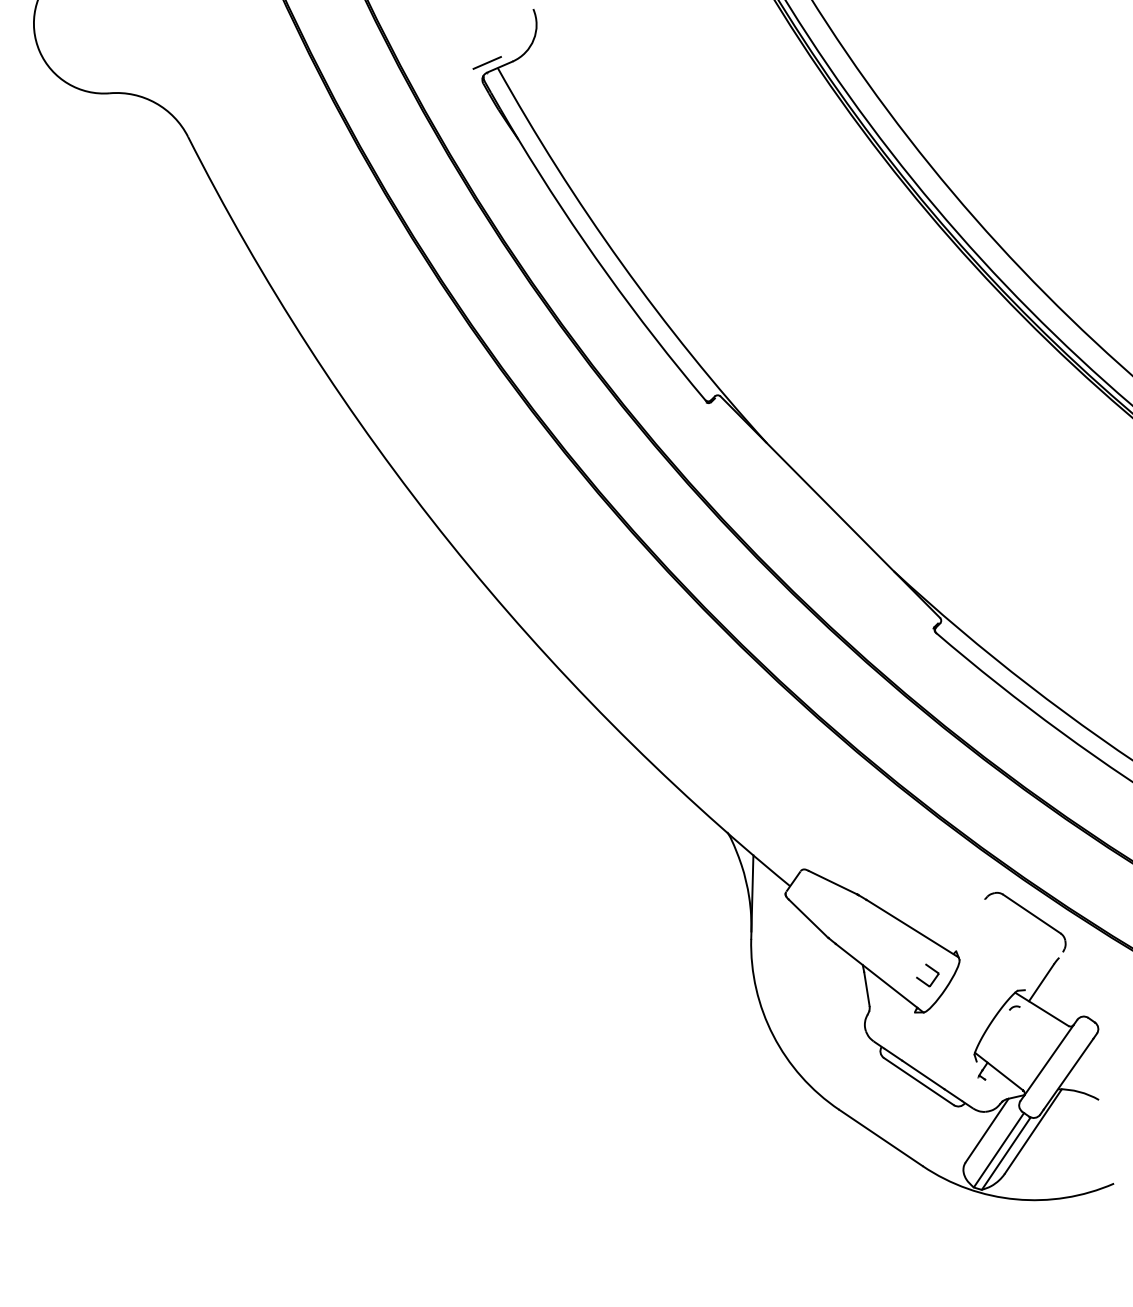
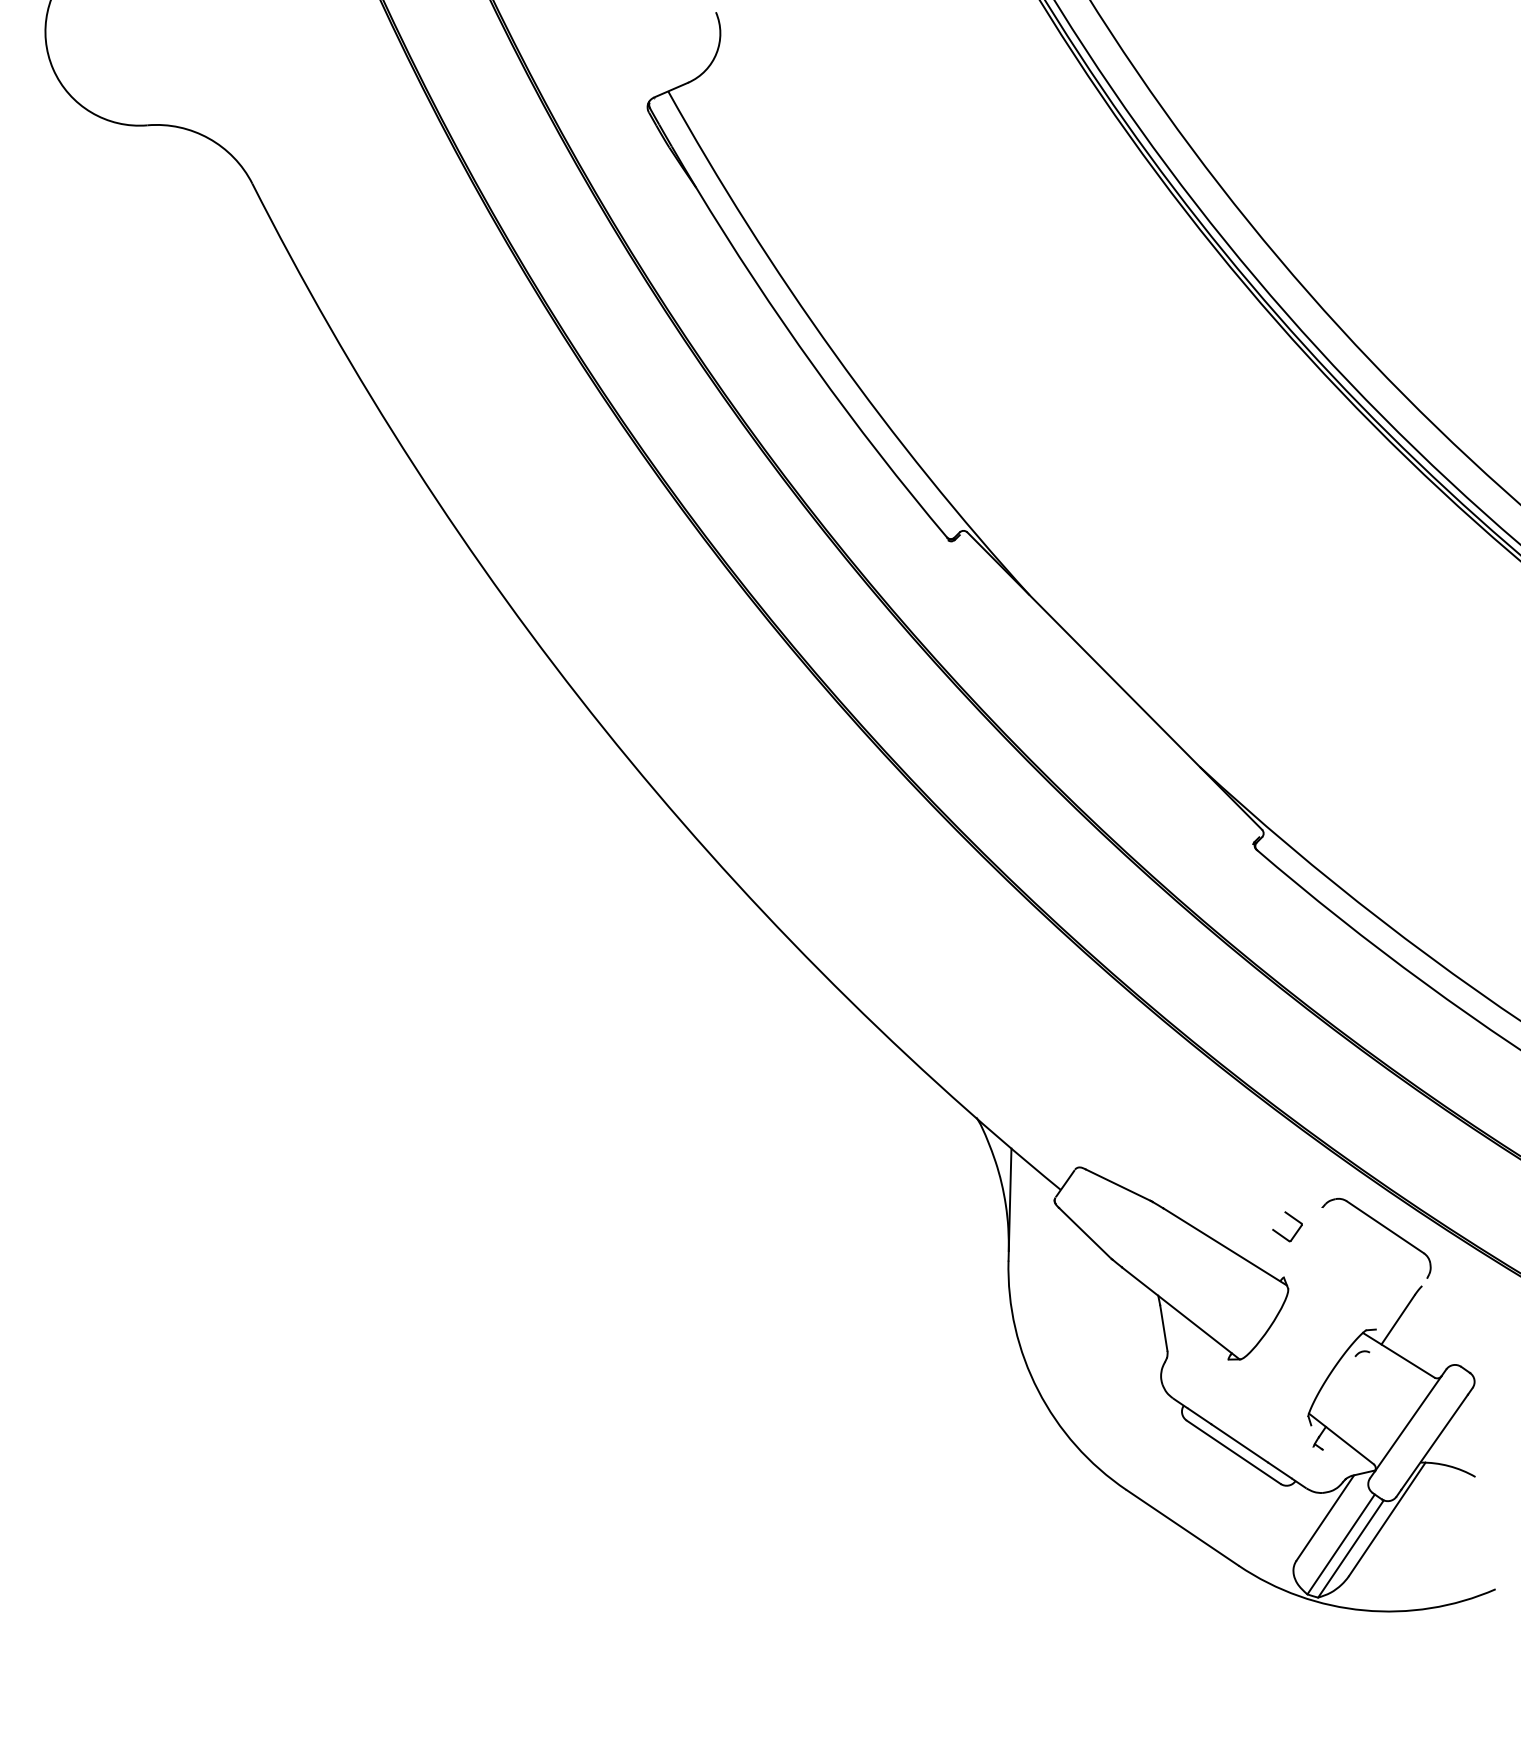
line: (486, 62) -> (653, 84), removed
part: (932, 970) -> (1293, 1219), moved

